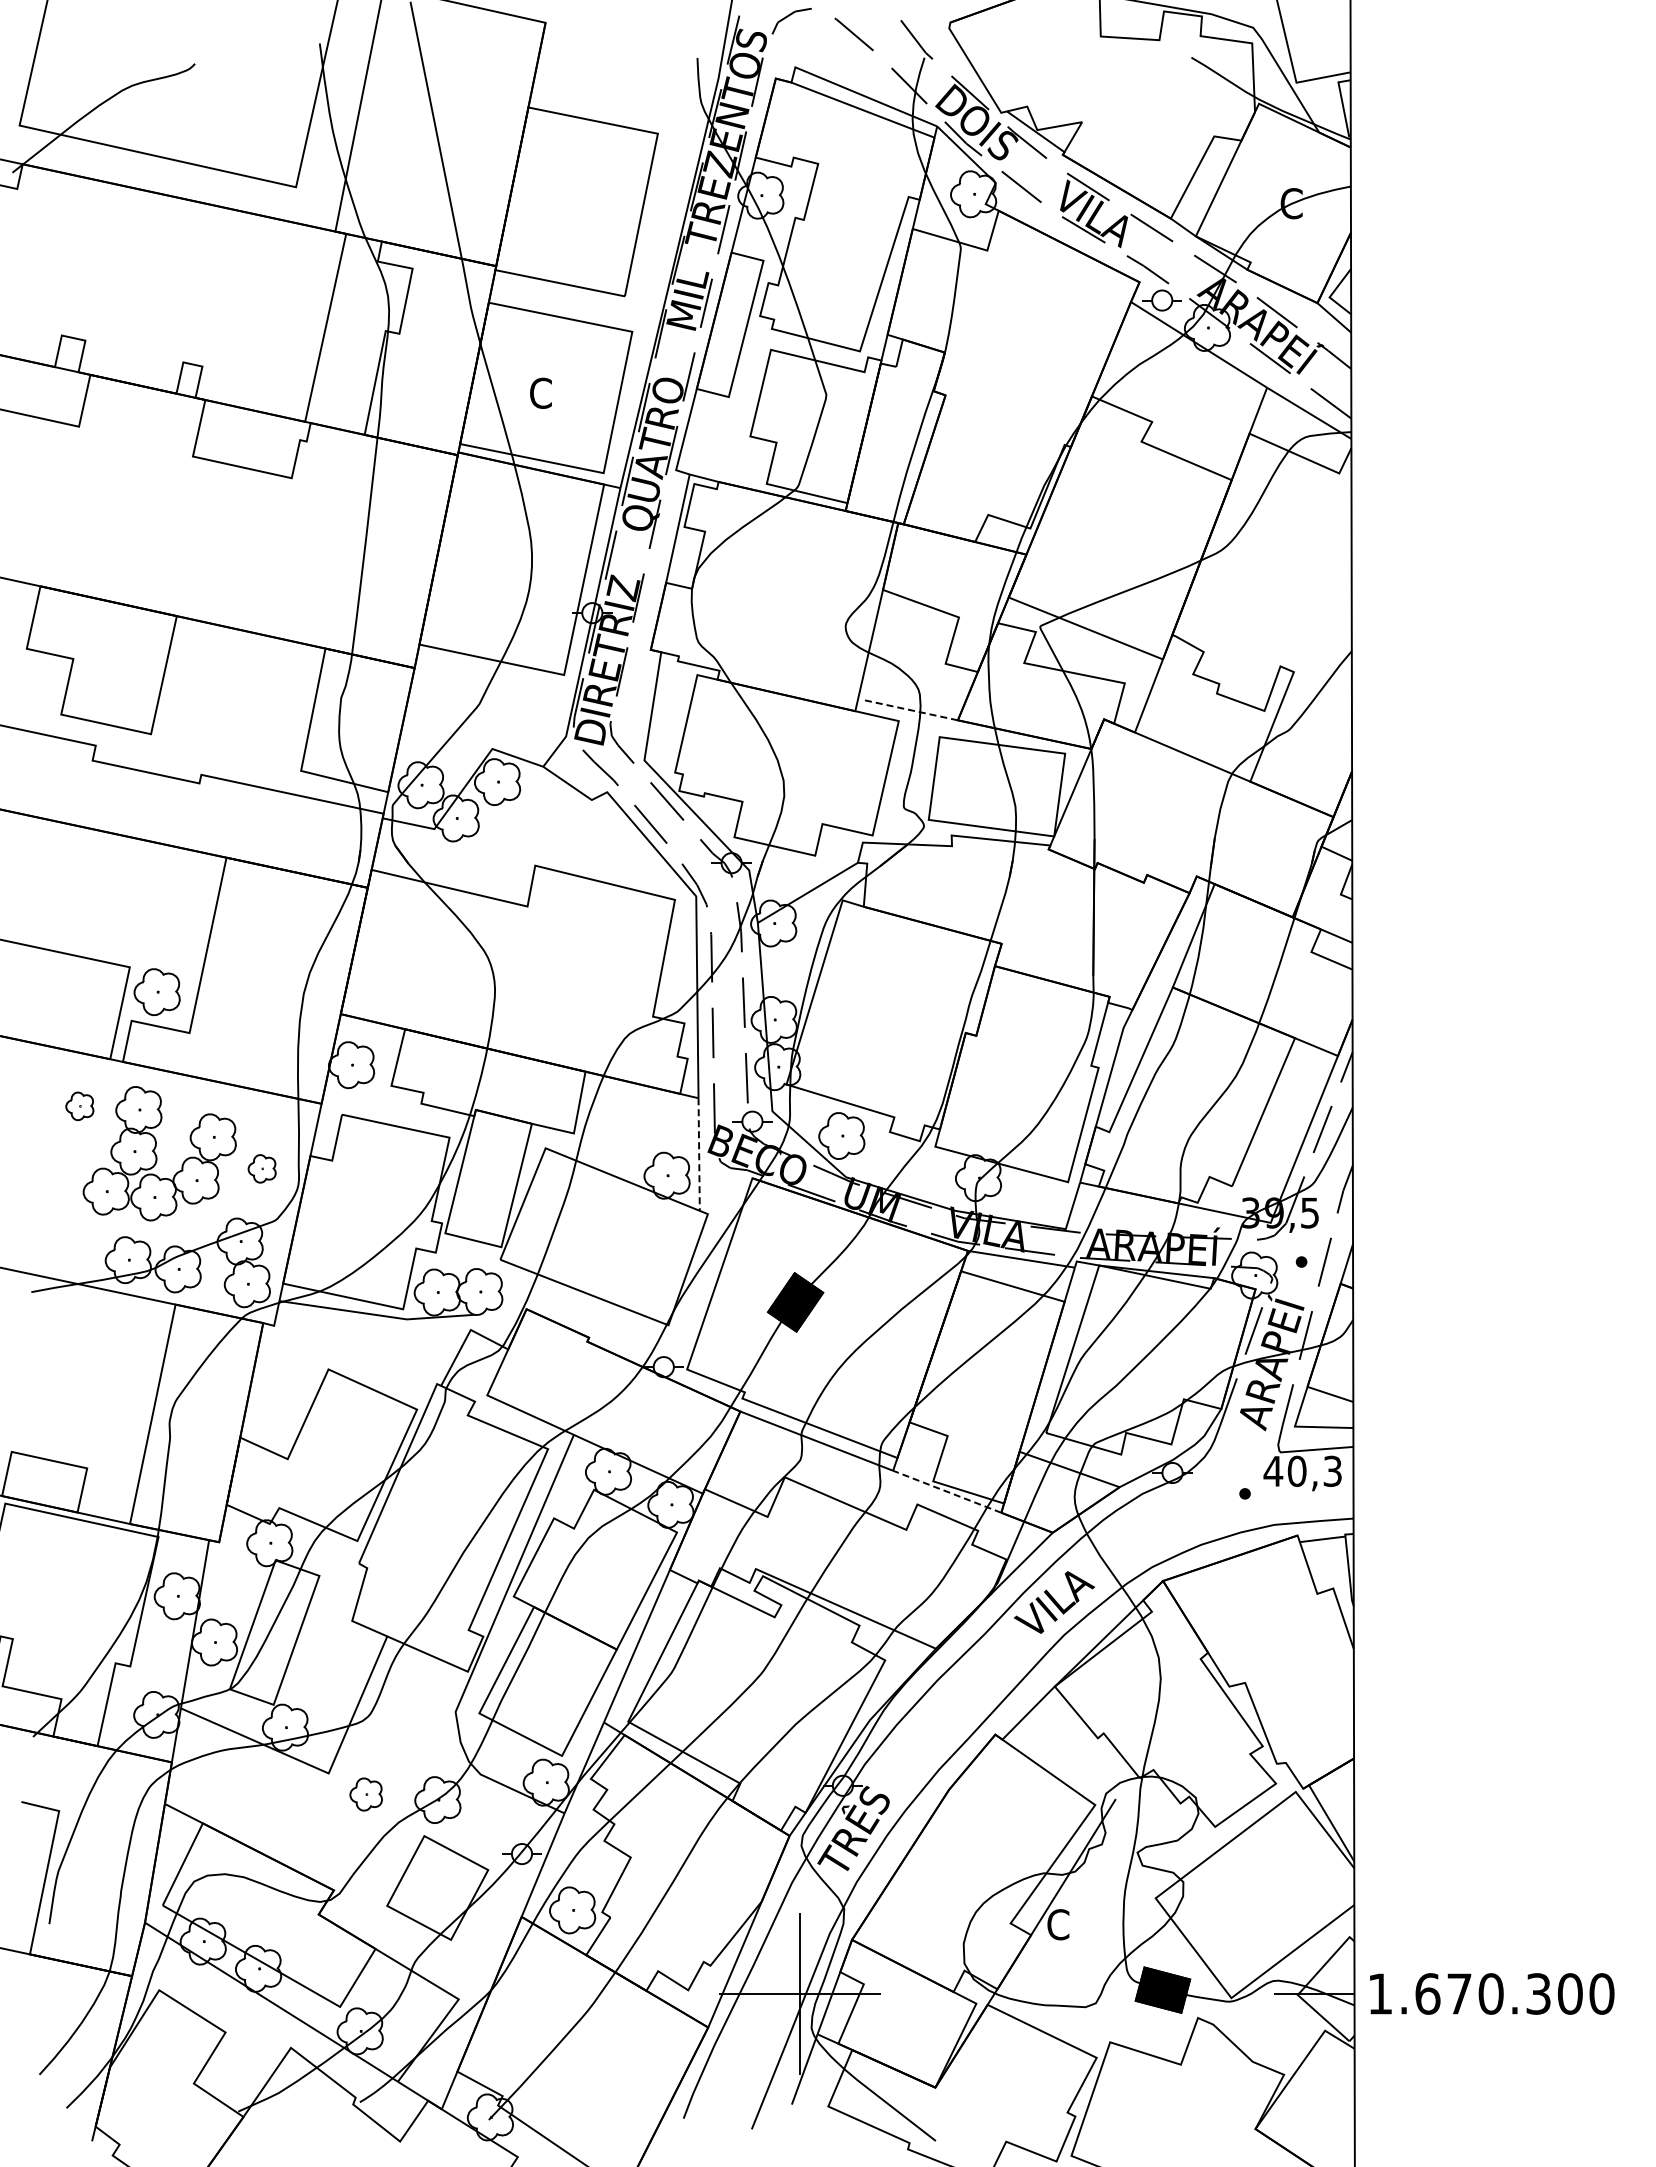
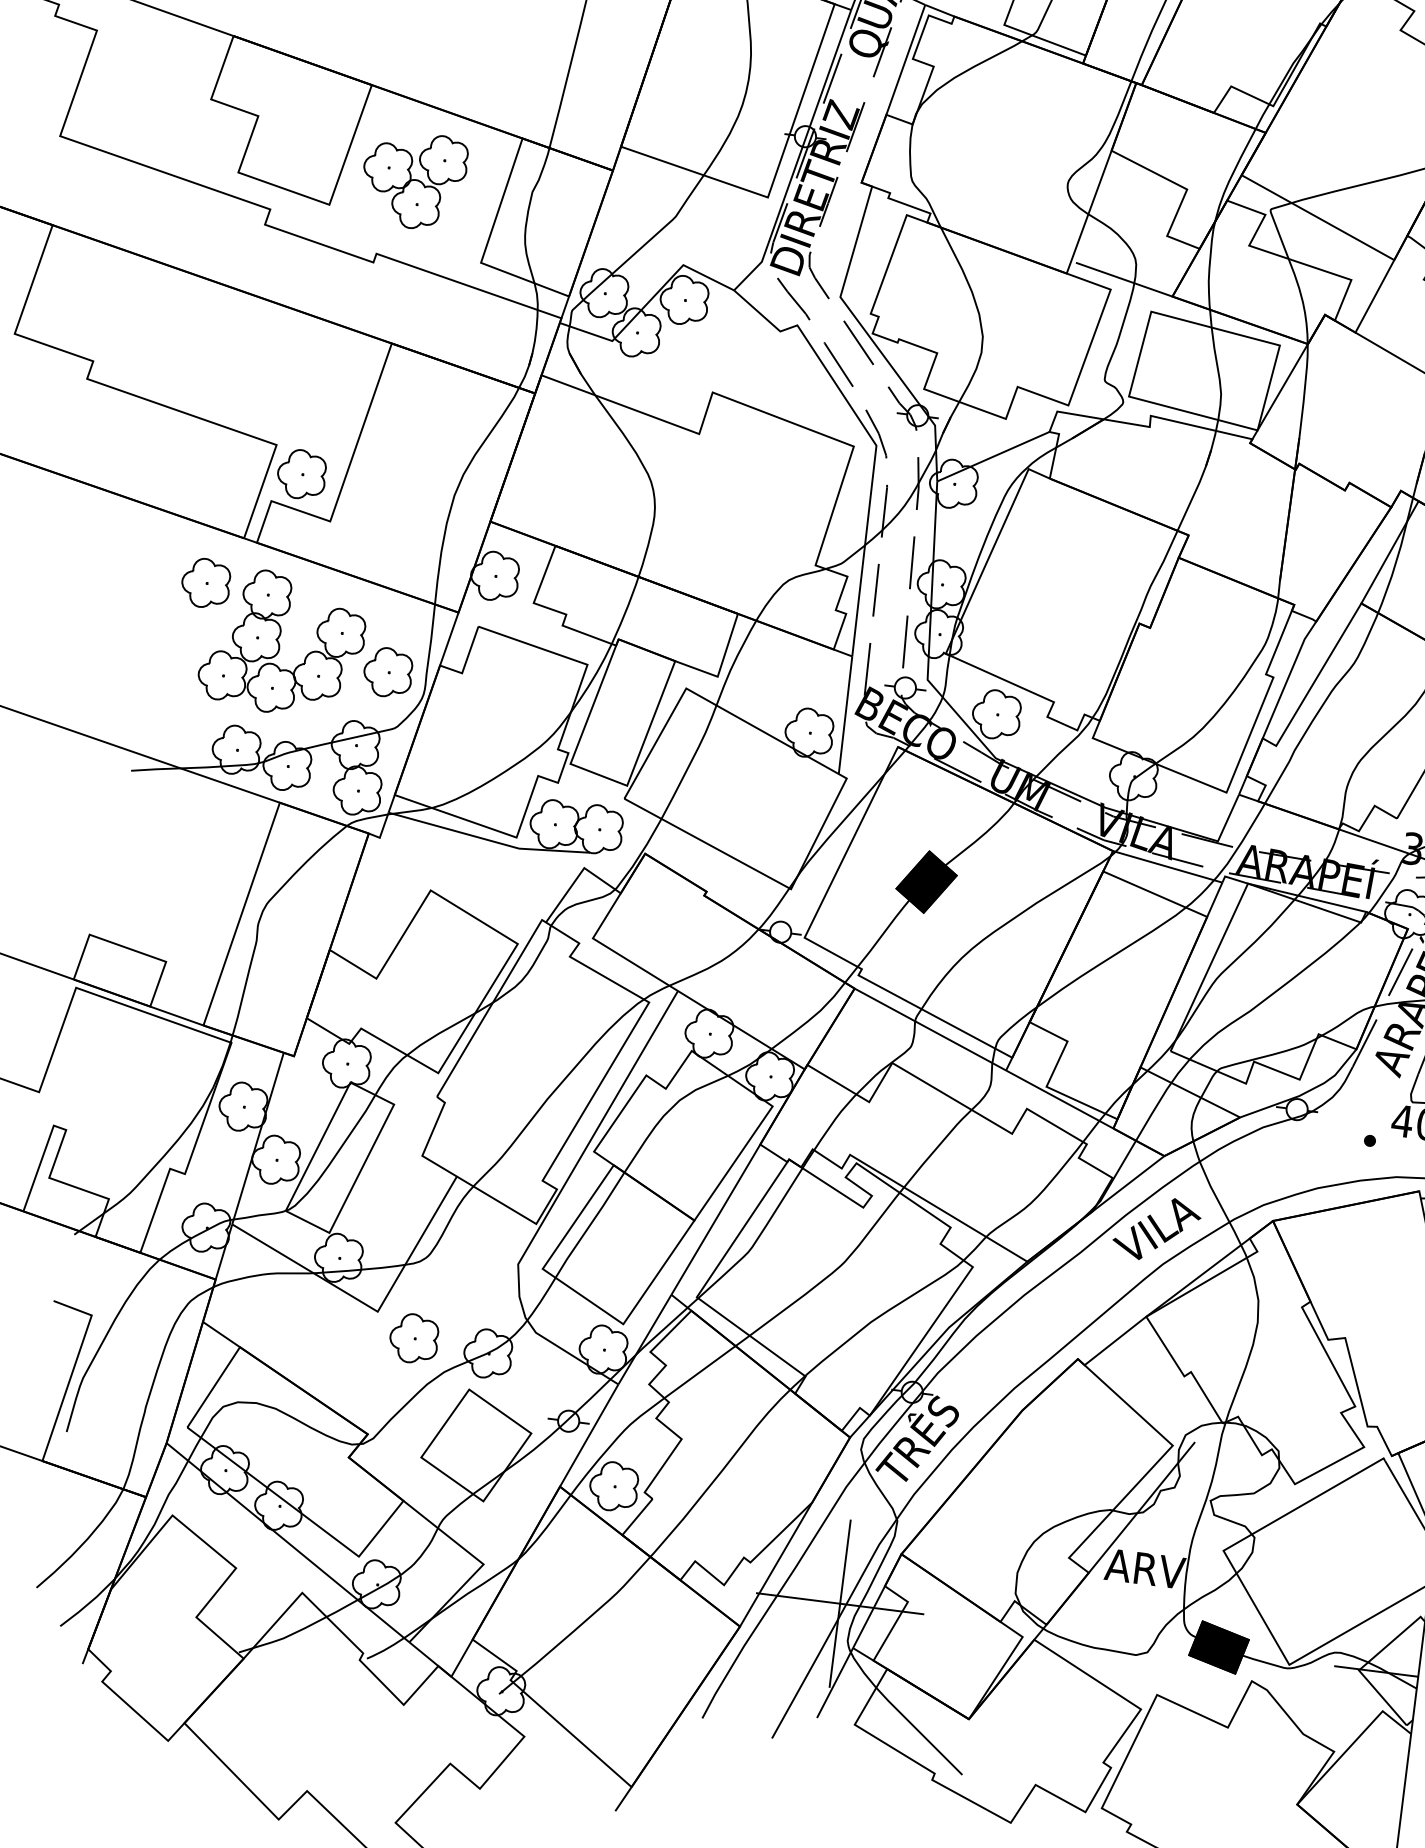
part: (227, 701) -> (413, 180), added
line: (910, 710) -> (1124, 280), dashed -> solid
part: (79, 1106) -> (205, 583), size x1.67
line: (699, 1155) -> (845, 716), dashed -> solid
part: (261, 1168) -> (387, 672), size x1.67
line: (946, 1491) -> (1059, 1099), dashed -> solid
part: (365, 1794) -> (413, 1338), size x1.43
text: (1083, 1924) -> (1144, 1568), C -> ARV

